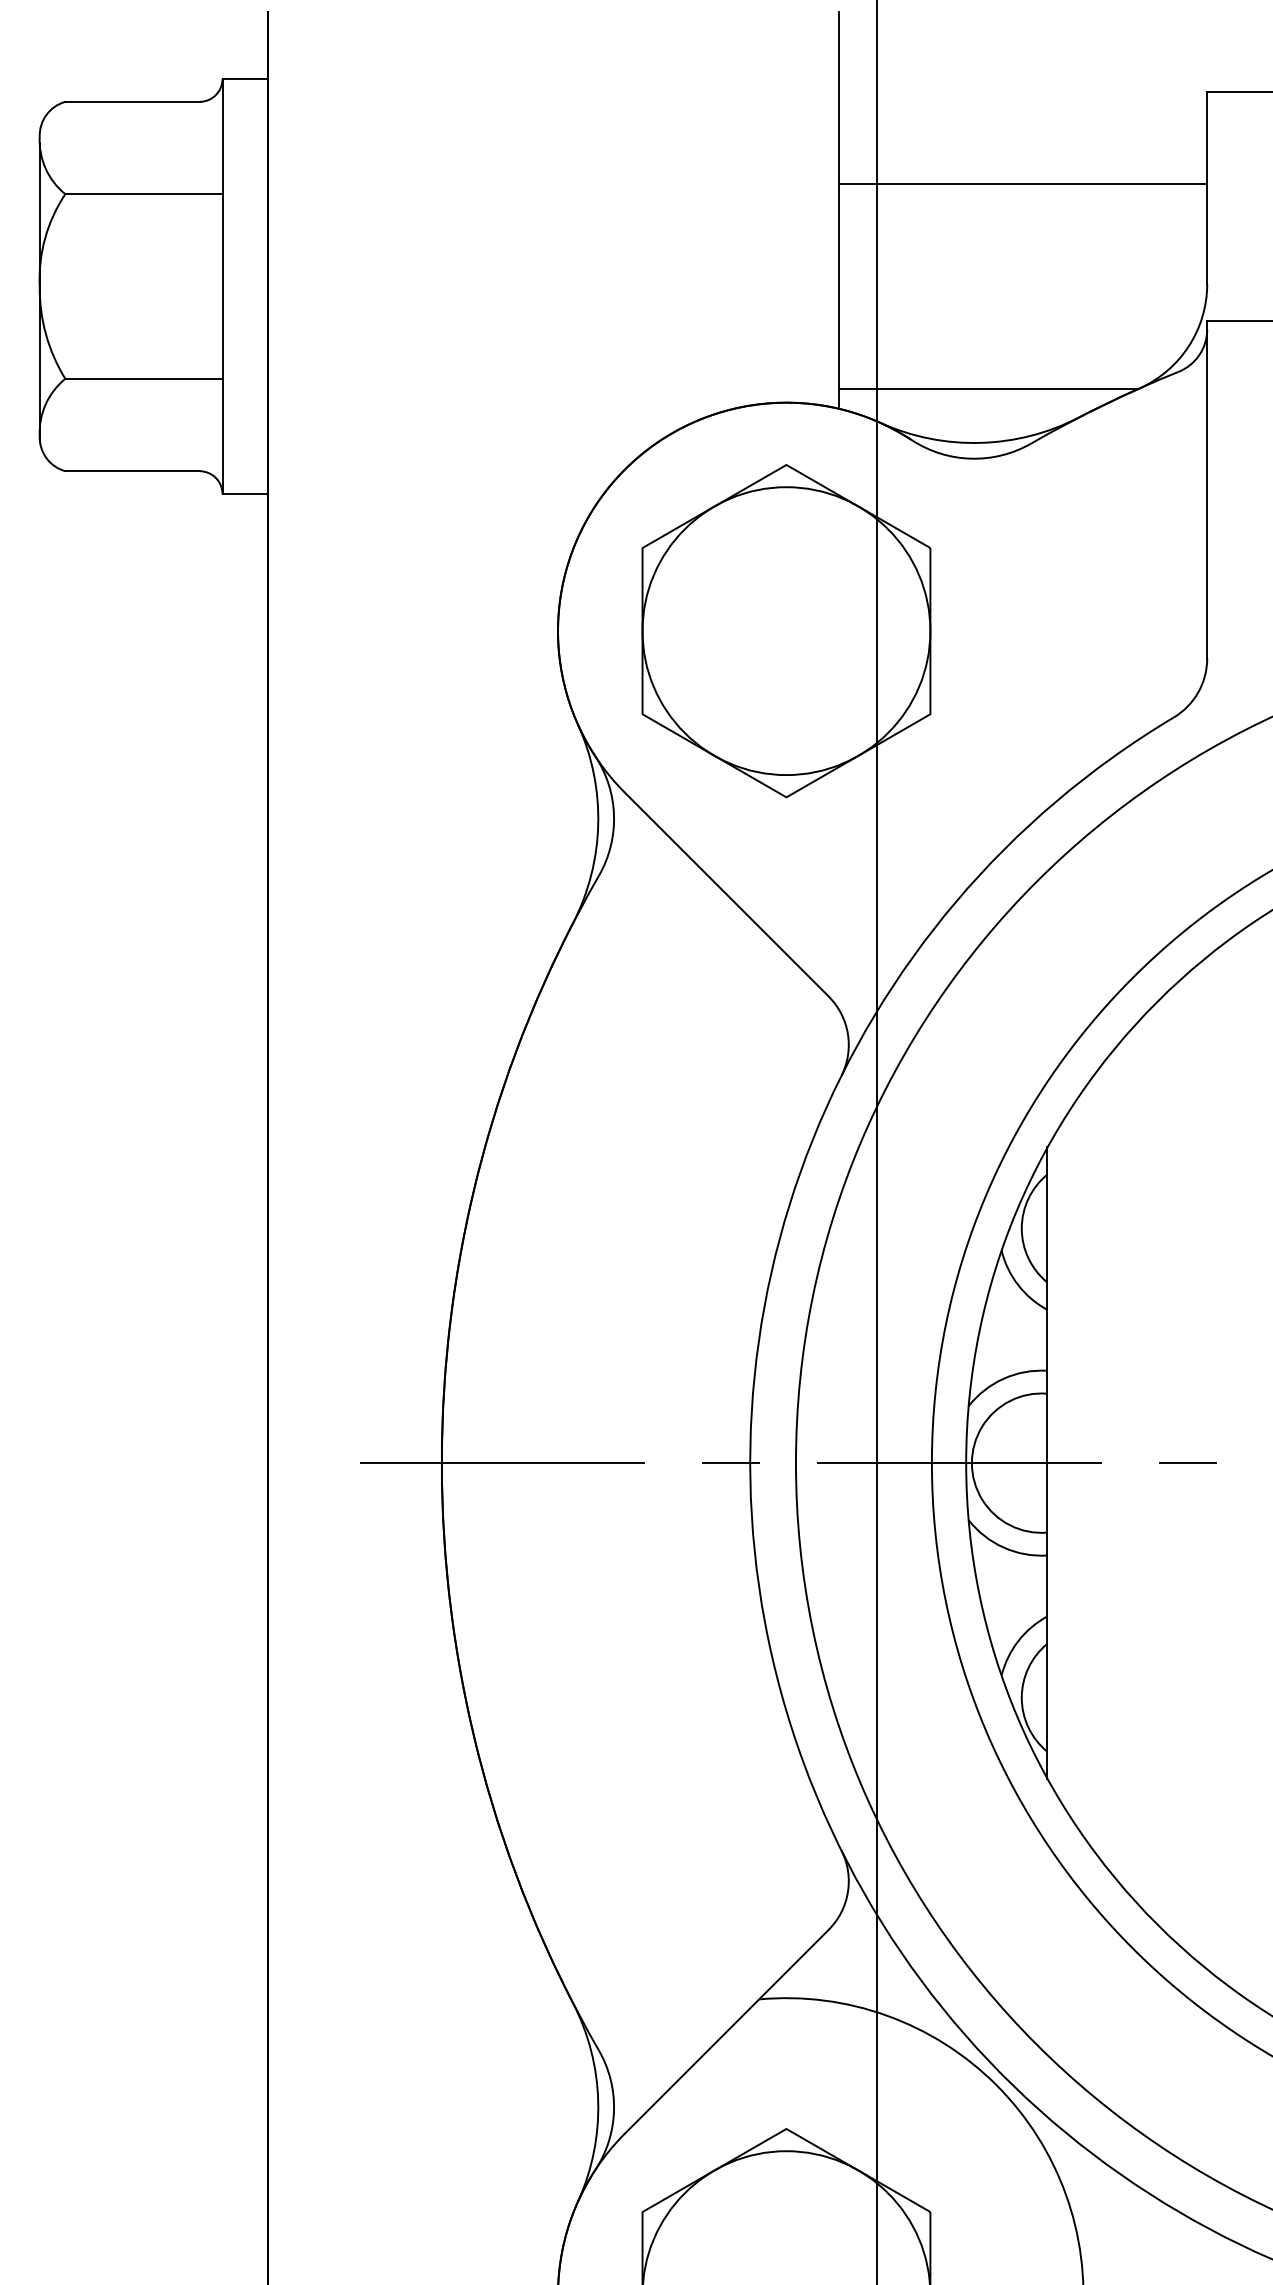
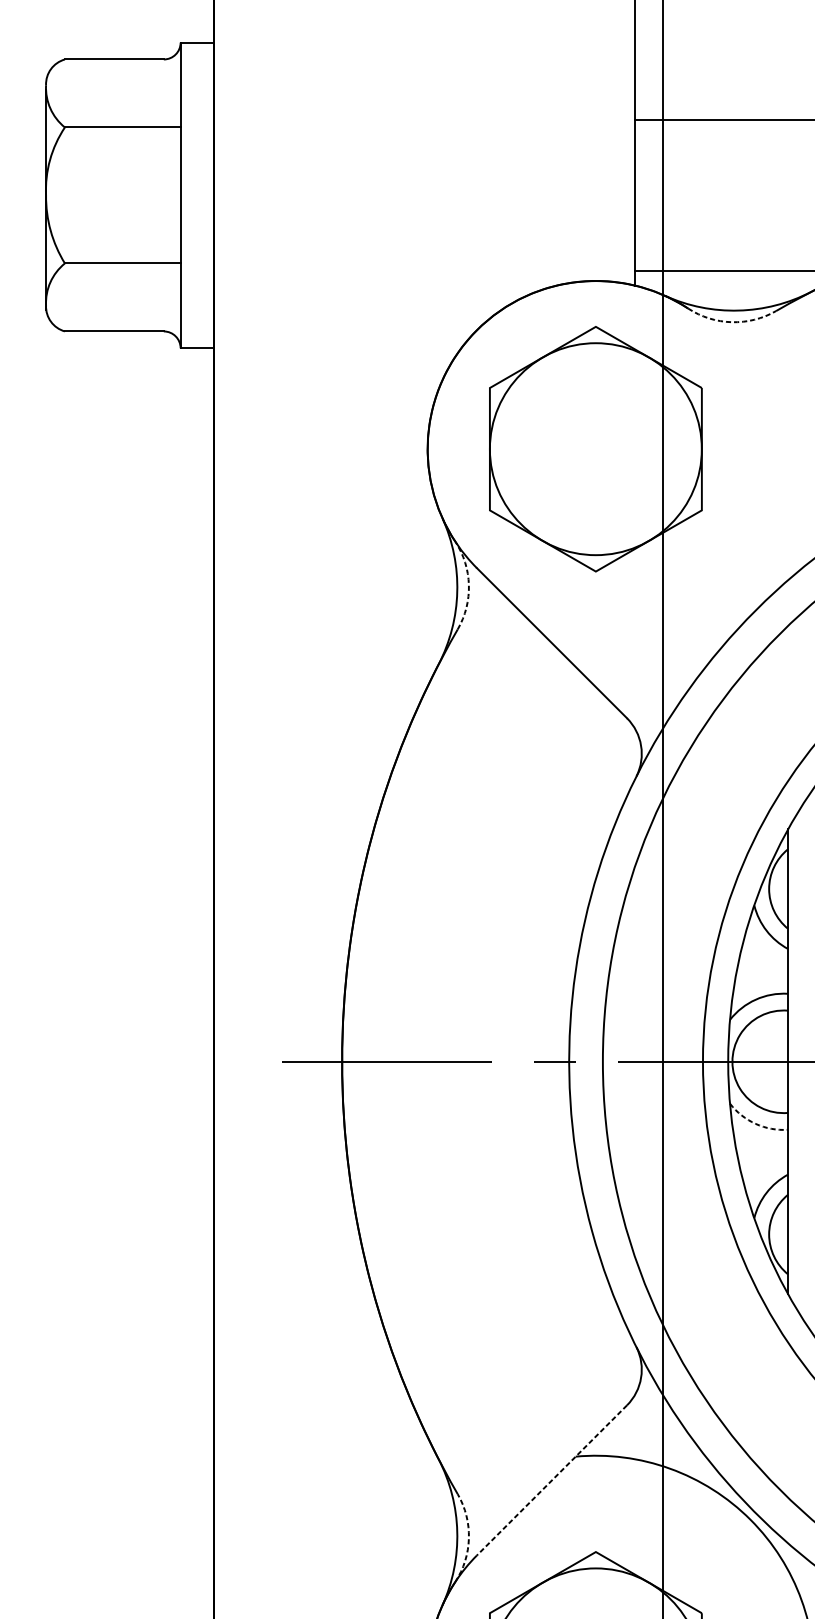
arc: (971, 458) -> (732, 322), solid -> dashed
arc: (614, 815) -> (469, 584), solid -> dashed
arc: (1003, 1547) -> (755, 1123), solid -> dashed
line: (726, 2032) -> (551, 1481), solid -> dashed
arc: (614, 2110) -> (469, 1538), solid -> dashed

